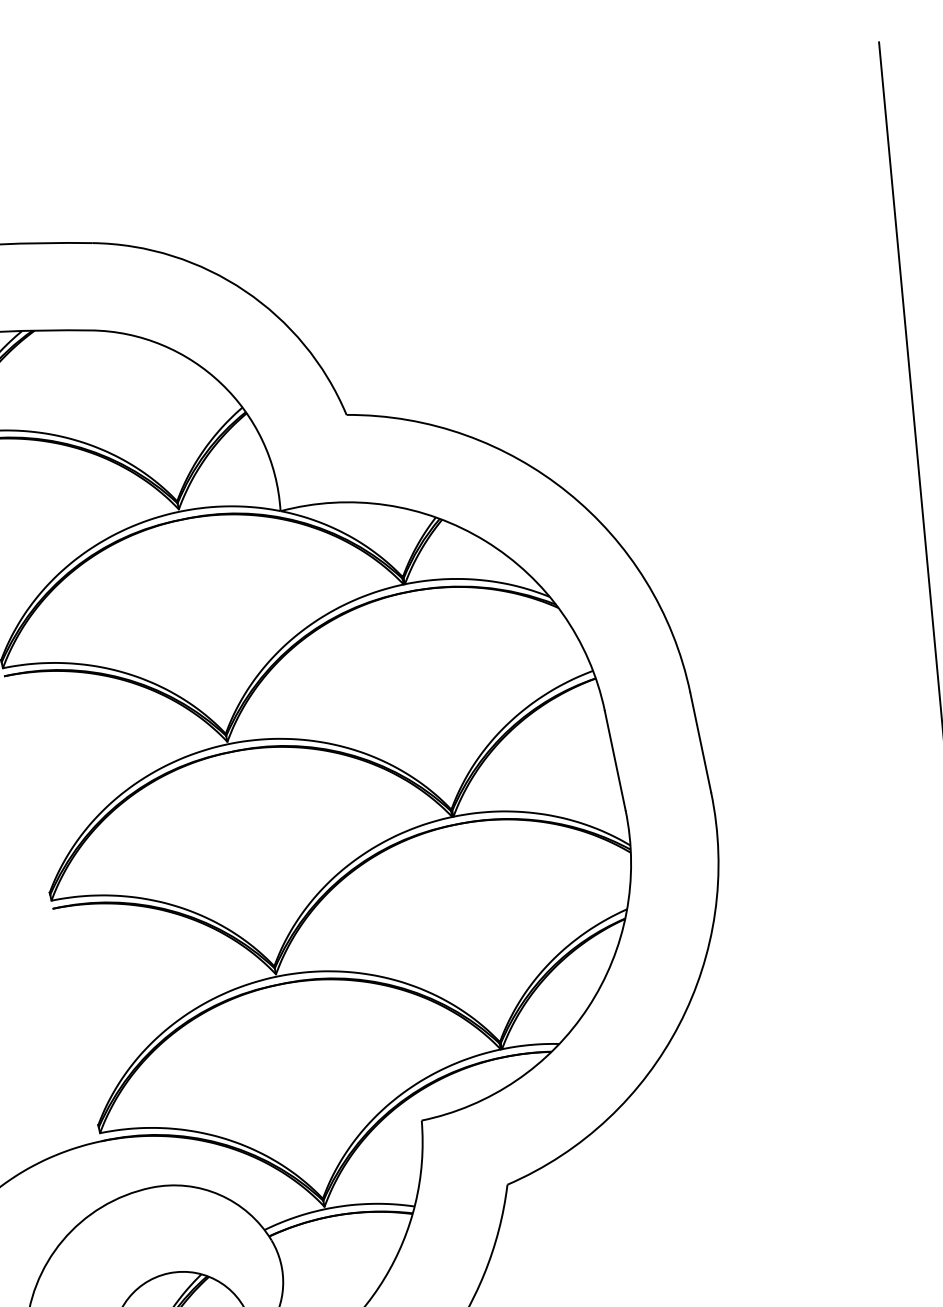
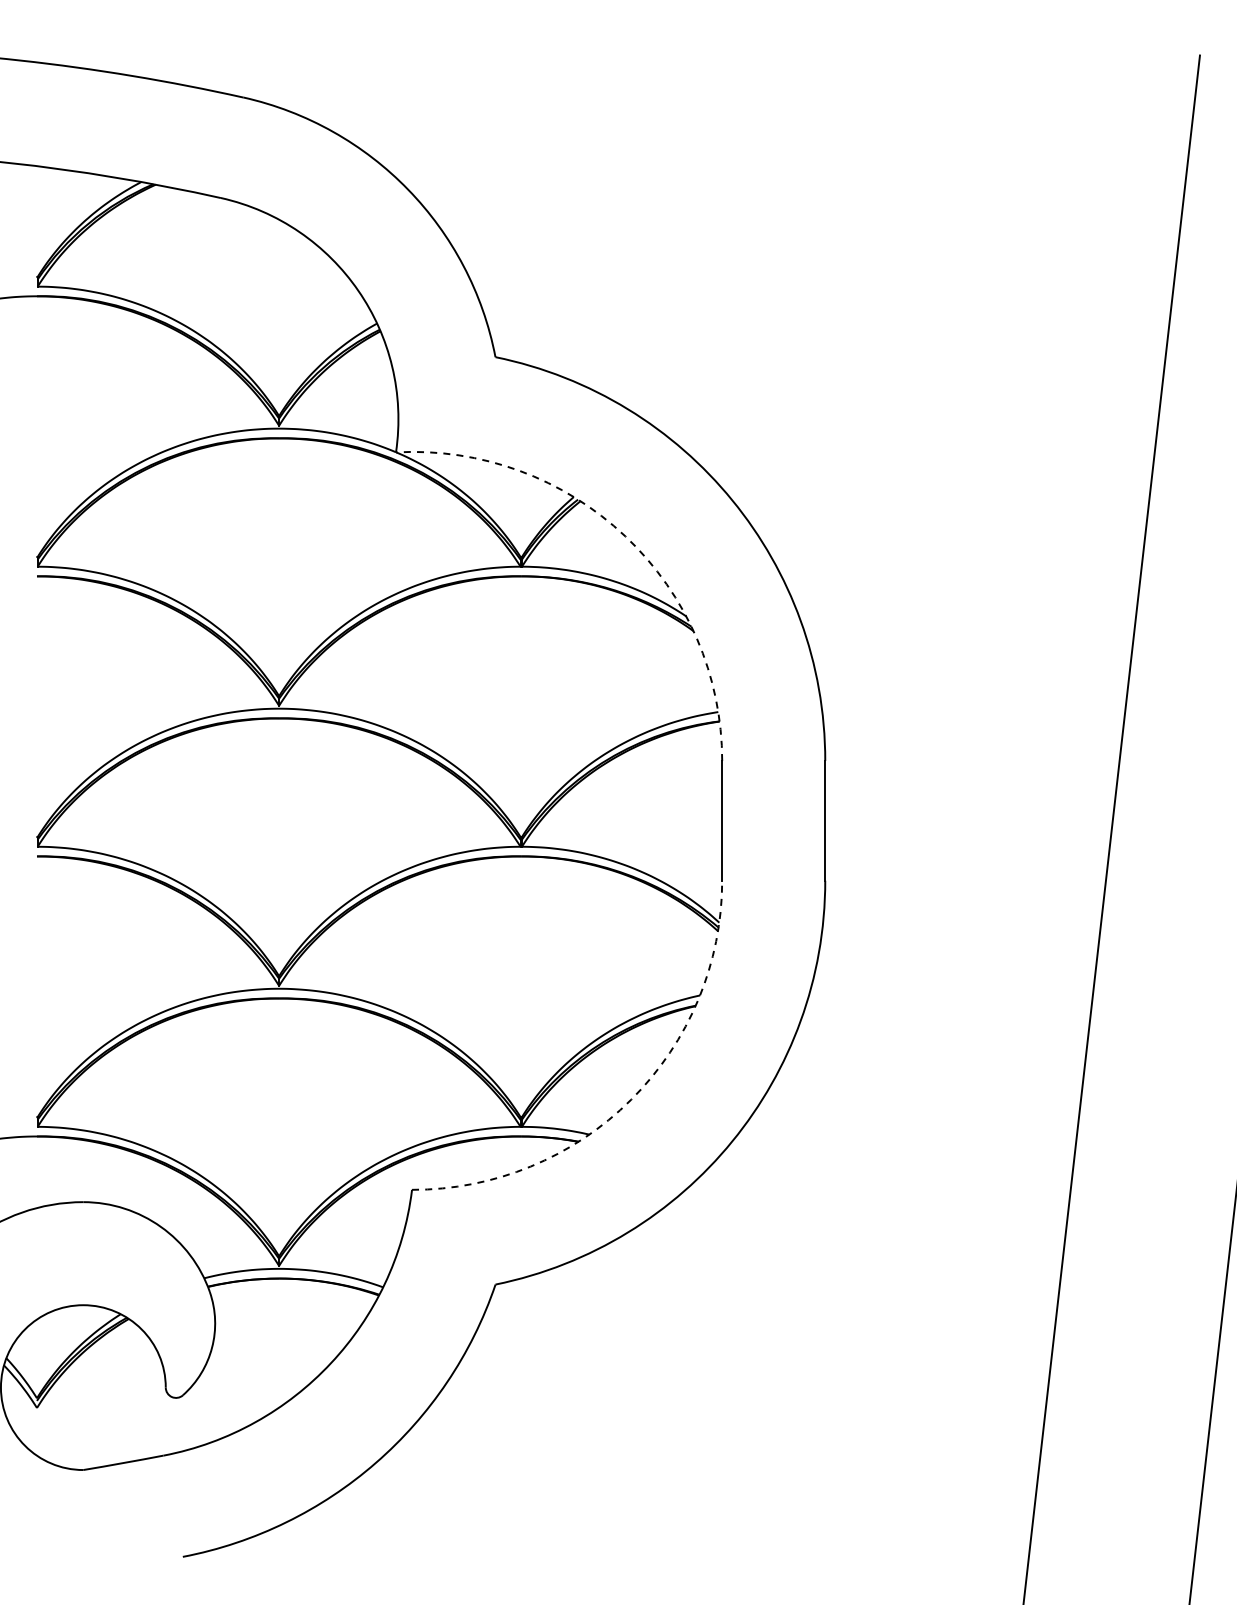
arc: (485, 541) -> (625, 536), solid -> dashed
arc: (588, 1007) -> (631, 1099), solid -> dashed

